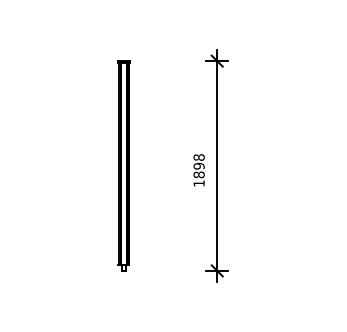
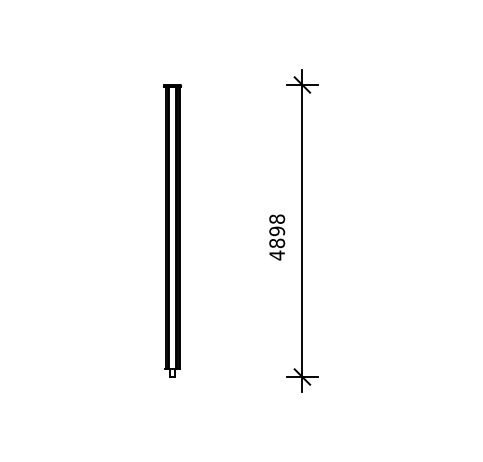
text: (198, 183) -> (276, 255), 1898 -> 4898

